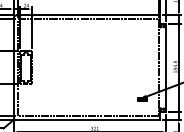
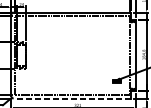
line: (88, 120) -> (72, 98), solid -> dashed

